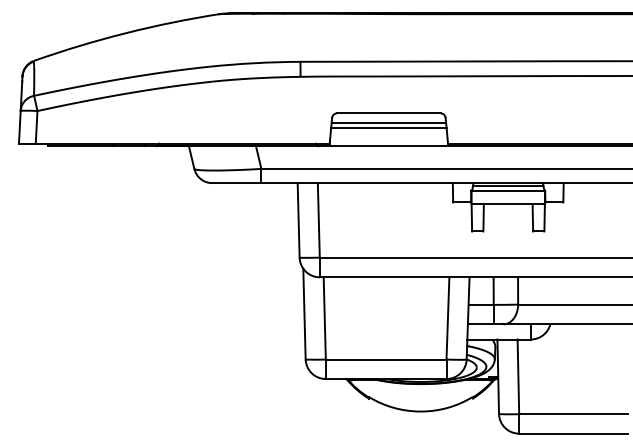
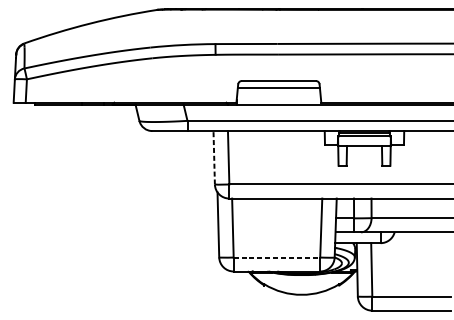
line: (388, 127) -> (278, 91), removed
line: (298, 219) -> (214, 157), solid -> dashed
line: (386, 359) -> (277, 257), solid -> dashed

